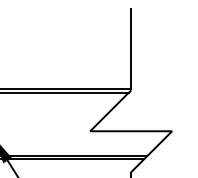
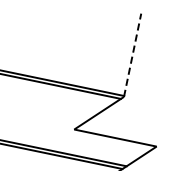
line: (131, 48) -> (133, 54), solid -> dashed

